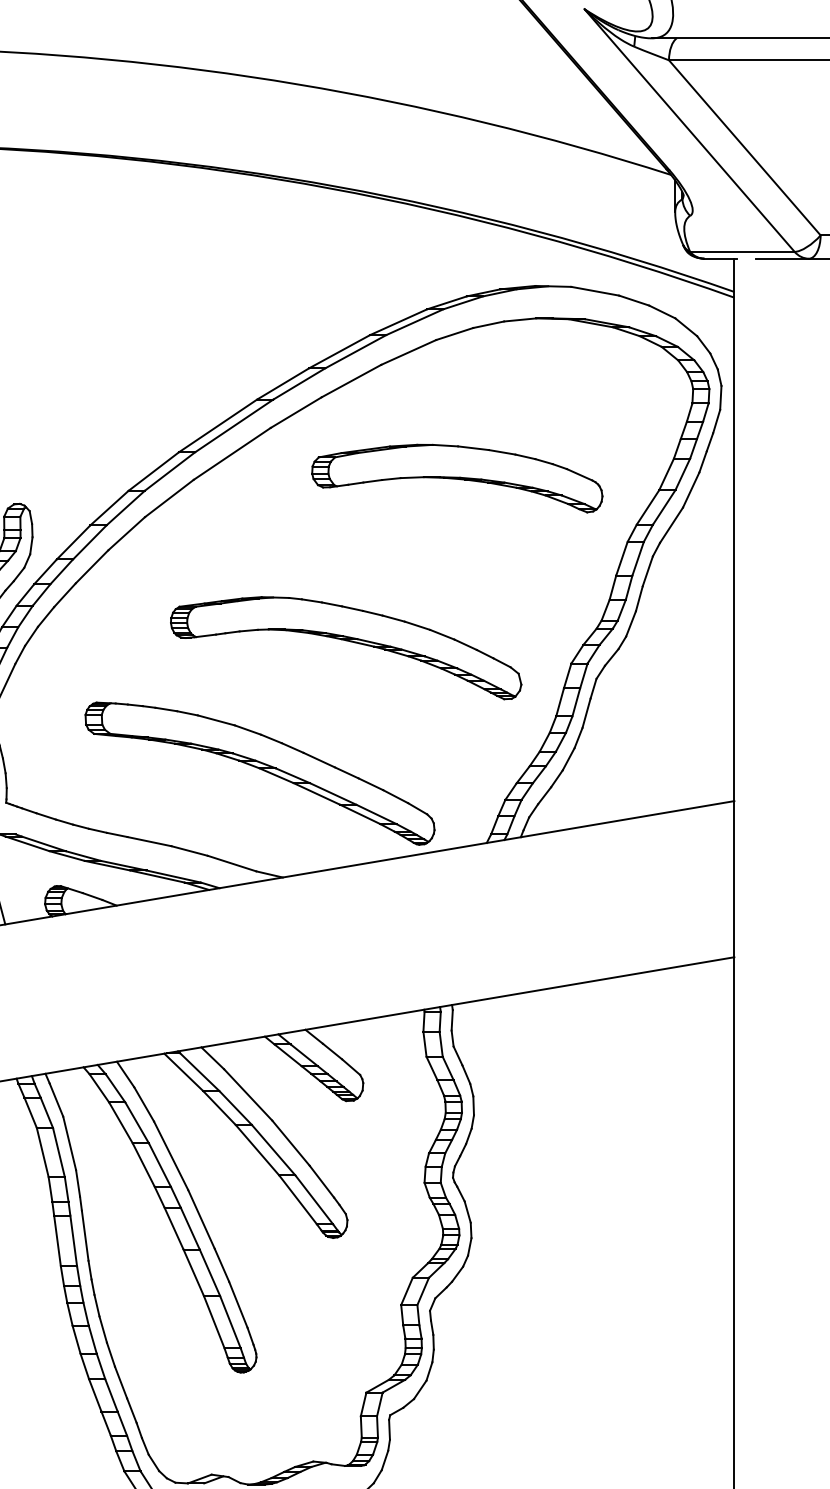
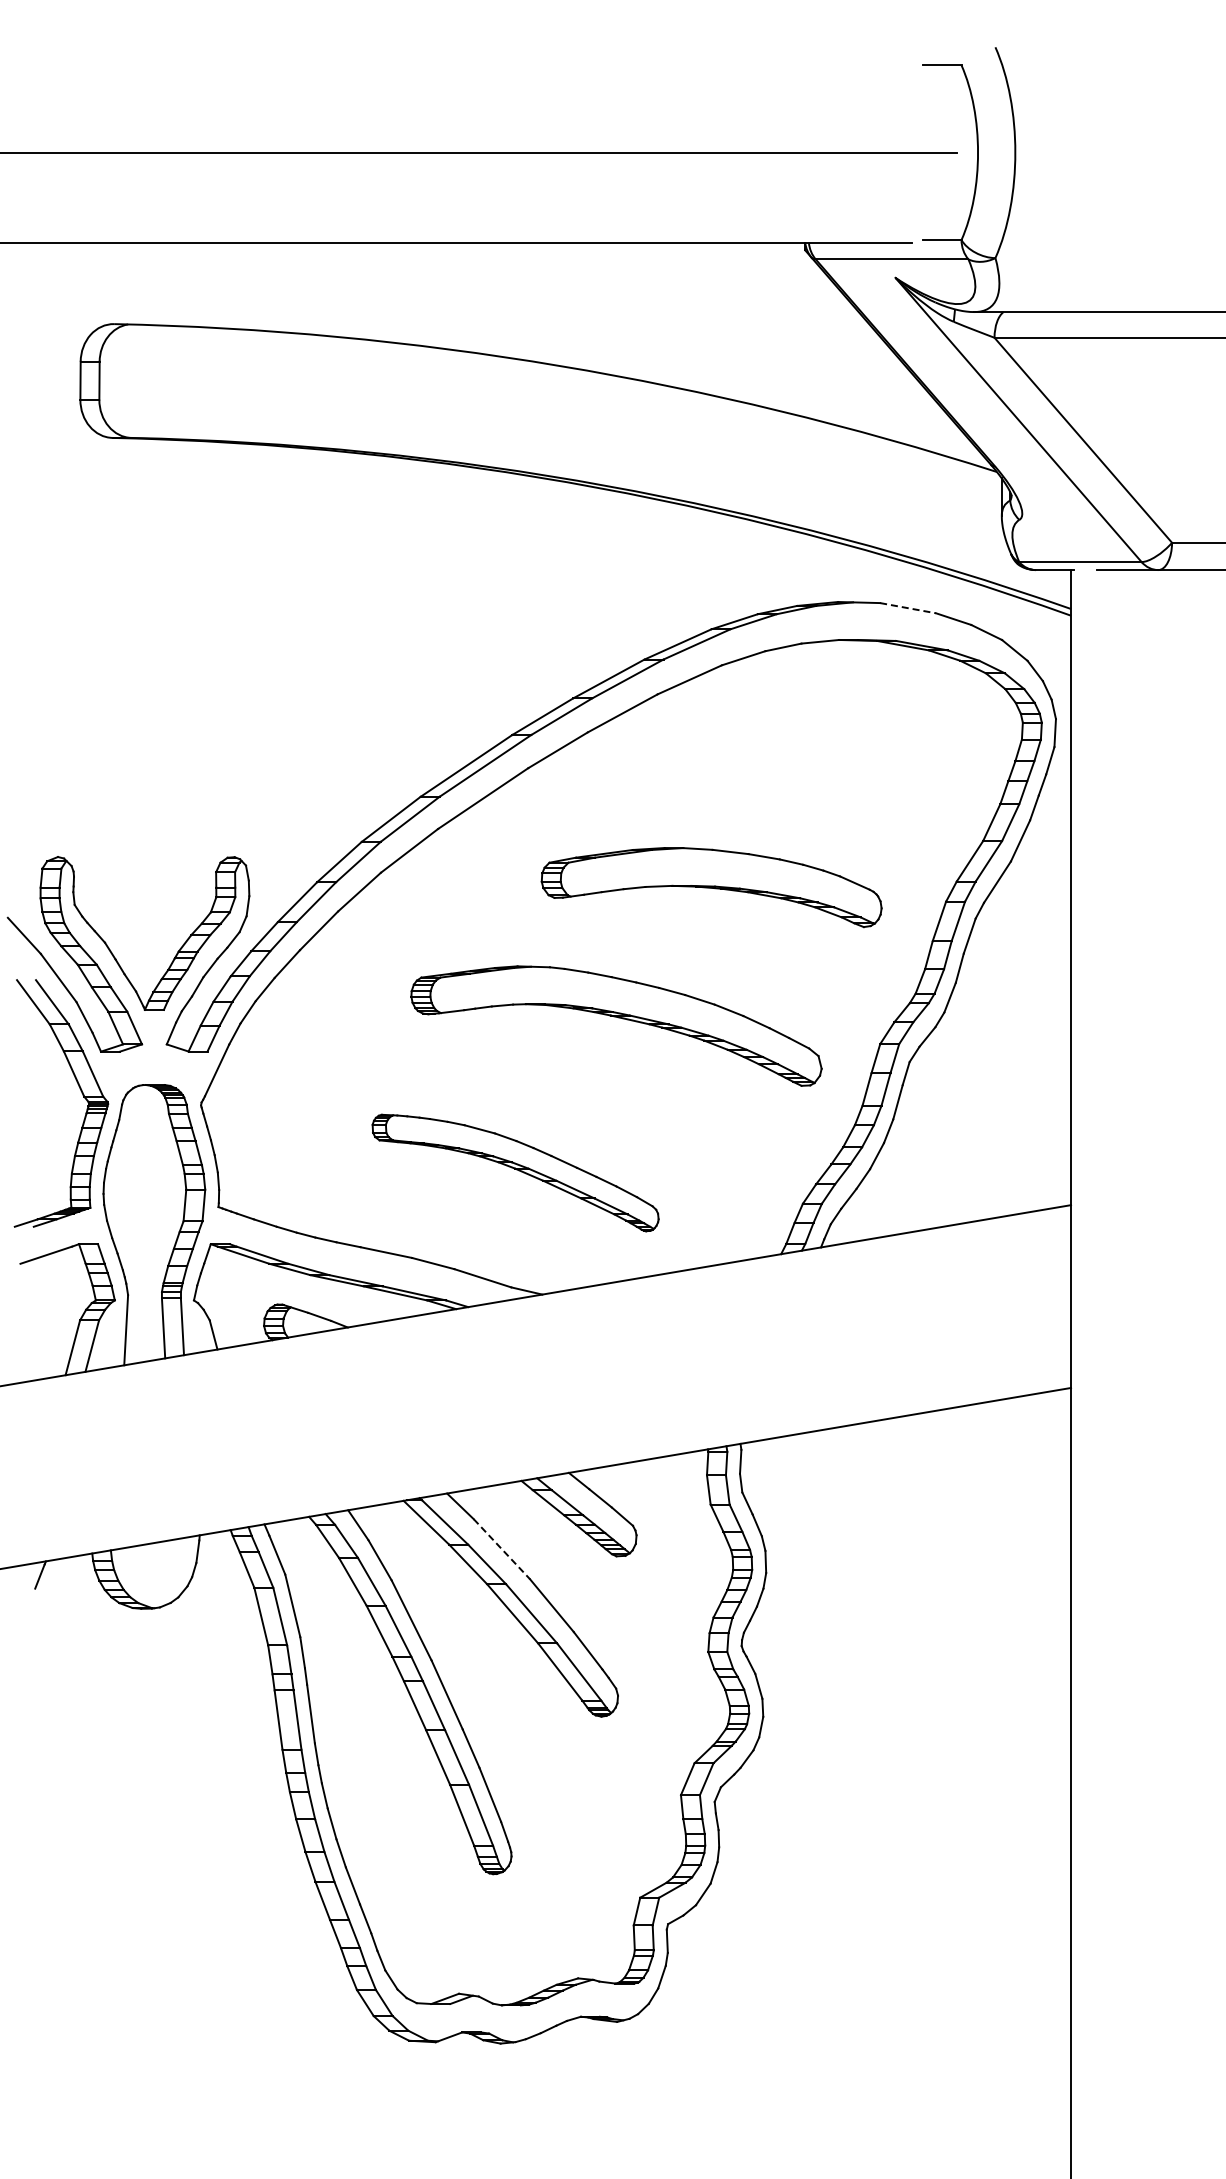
line: (595, 291) -> (908, 608), solid -> dashed
part: (457, 478) -> (711, 887), moved
part: (259, 773) -> (515, 1172), size x0.7
line: (248, 1095) -> (502, 1549), solid -> dashed

